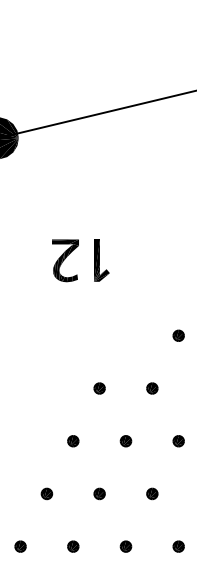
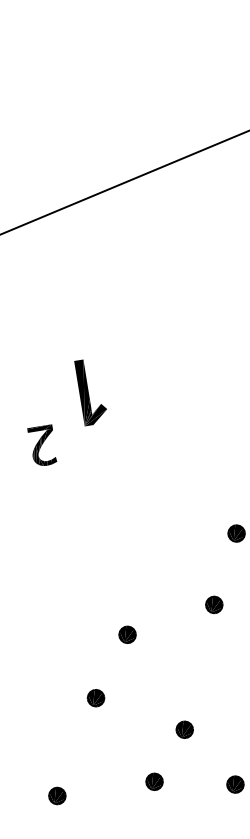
part: (65, 260) -> (42, 445), size x0.6
part: (101, 260) -> (91, 391), moved
part: (152, 388) -> (214, 604), moved
part: (73, 441) -> (96, 698), moved
part: (125, 441) -> (184, 730), moved
part: (46, 493) -> (56, 795), moved
part: (99, 493) -> (154, 781), moved

